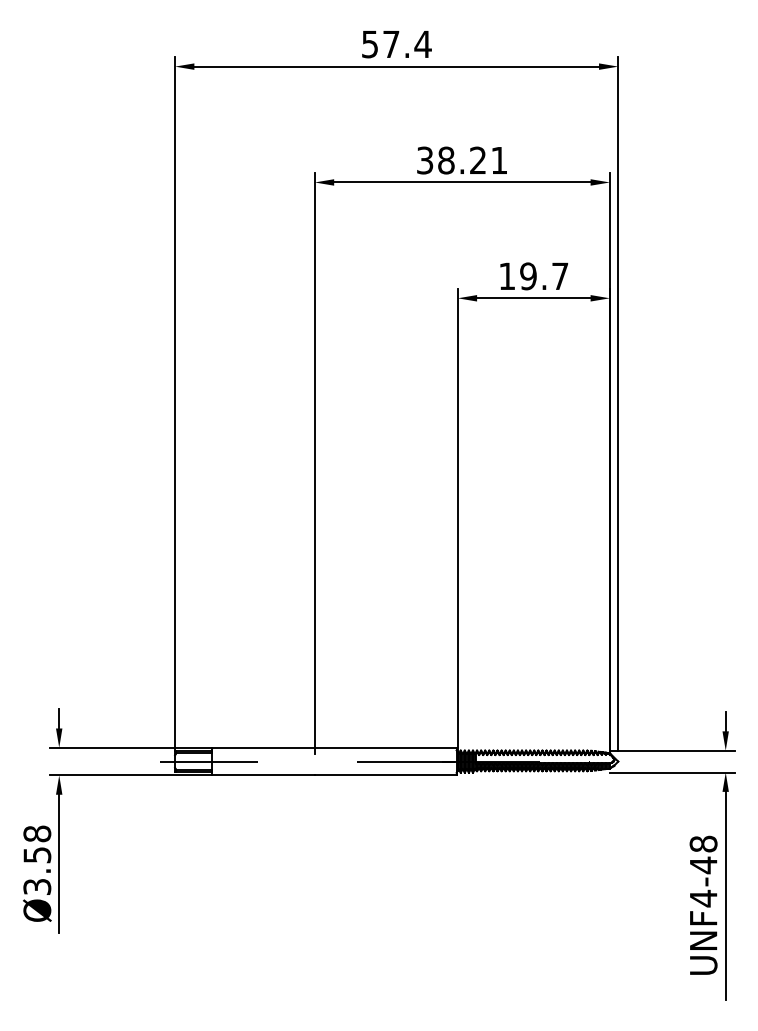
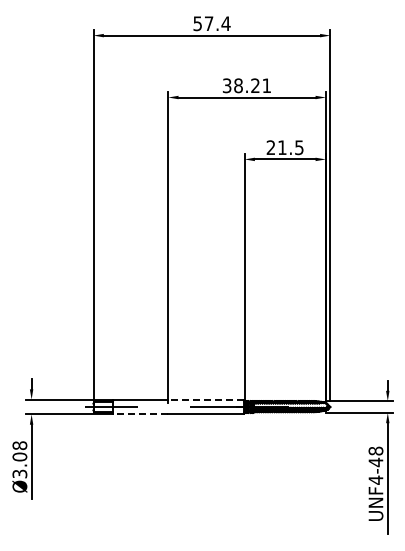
text: (532, 275) -> (284, 147), 19.7 -> 21.5
line: (386, 747) -> (206, 399), solid -> dashed
line: (262, 775) -> (140, 414), solid -> dashed
text: (36, 854) -> (19, 456), Ø3.58 -> Ø3.08

